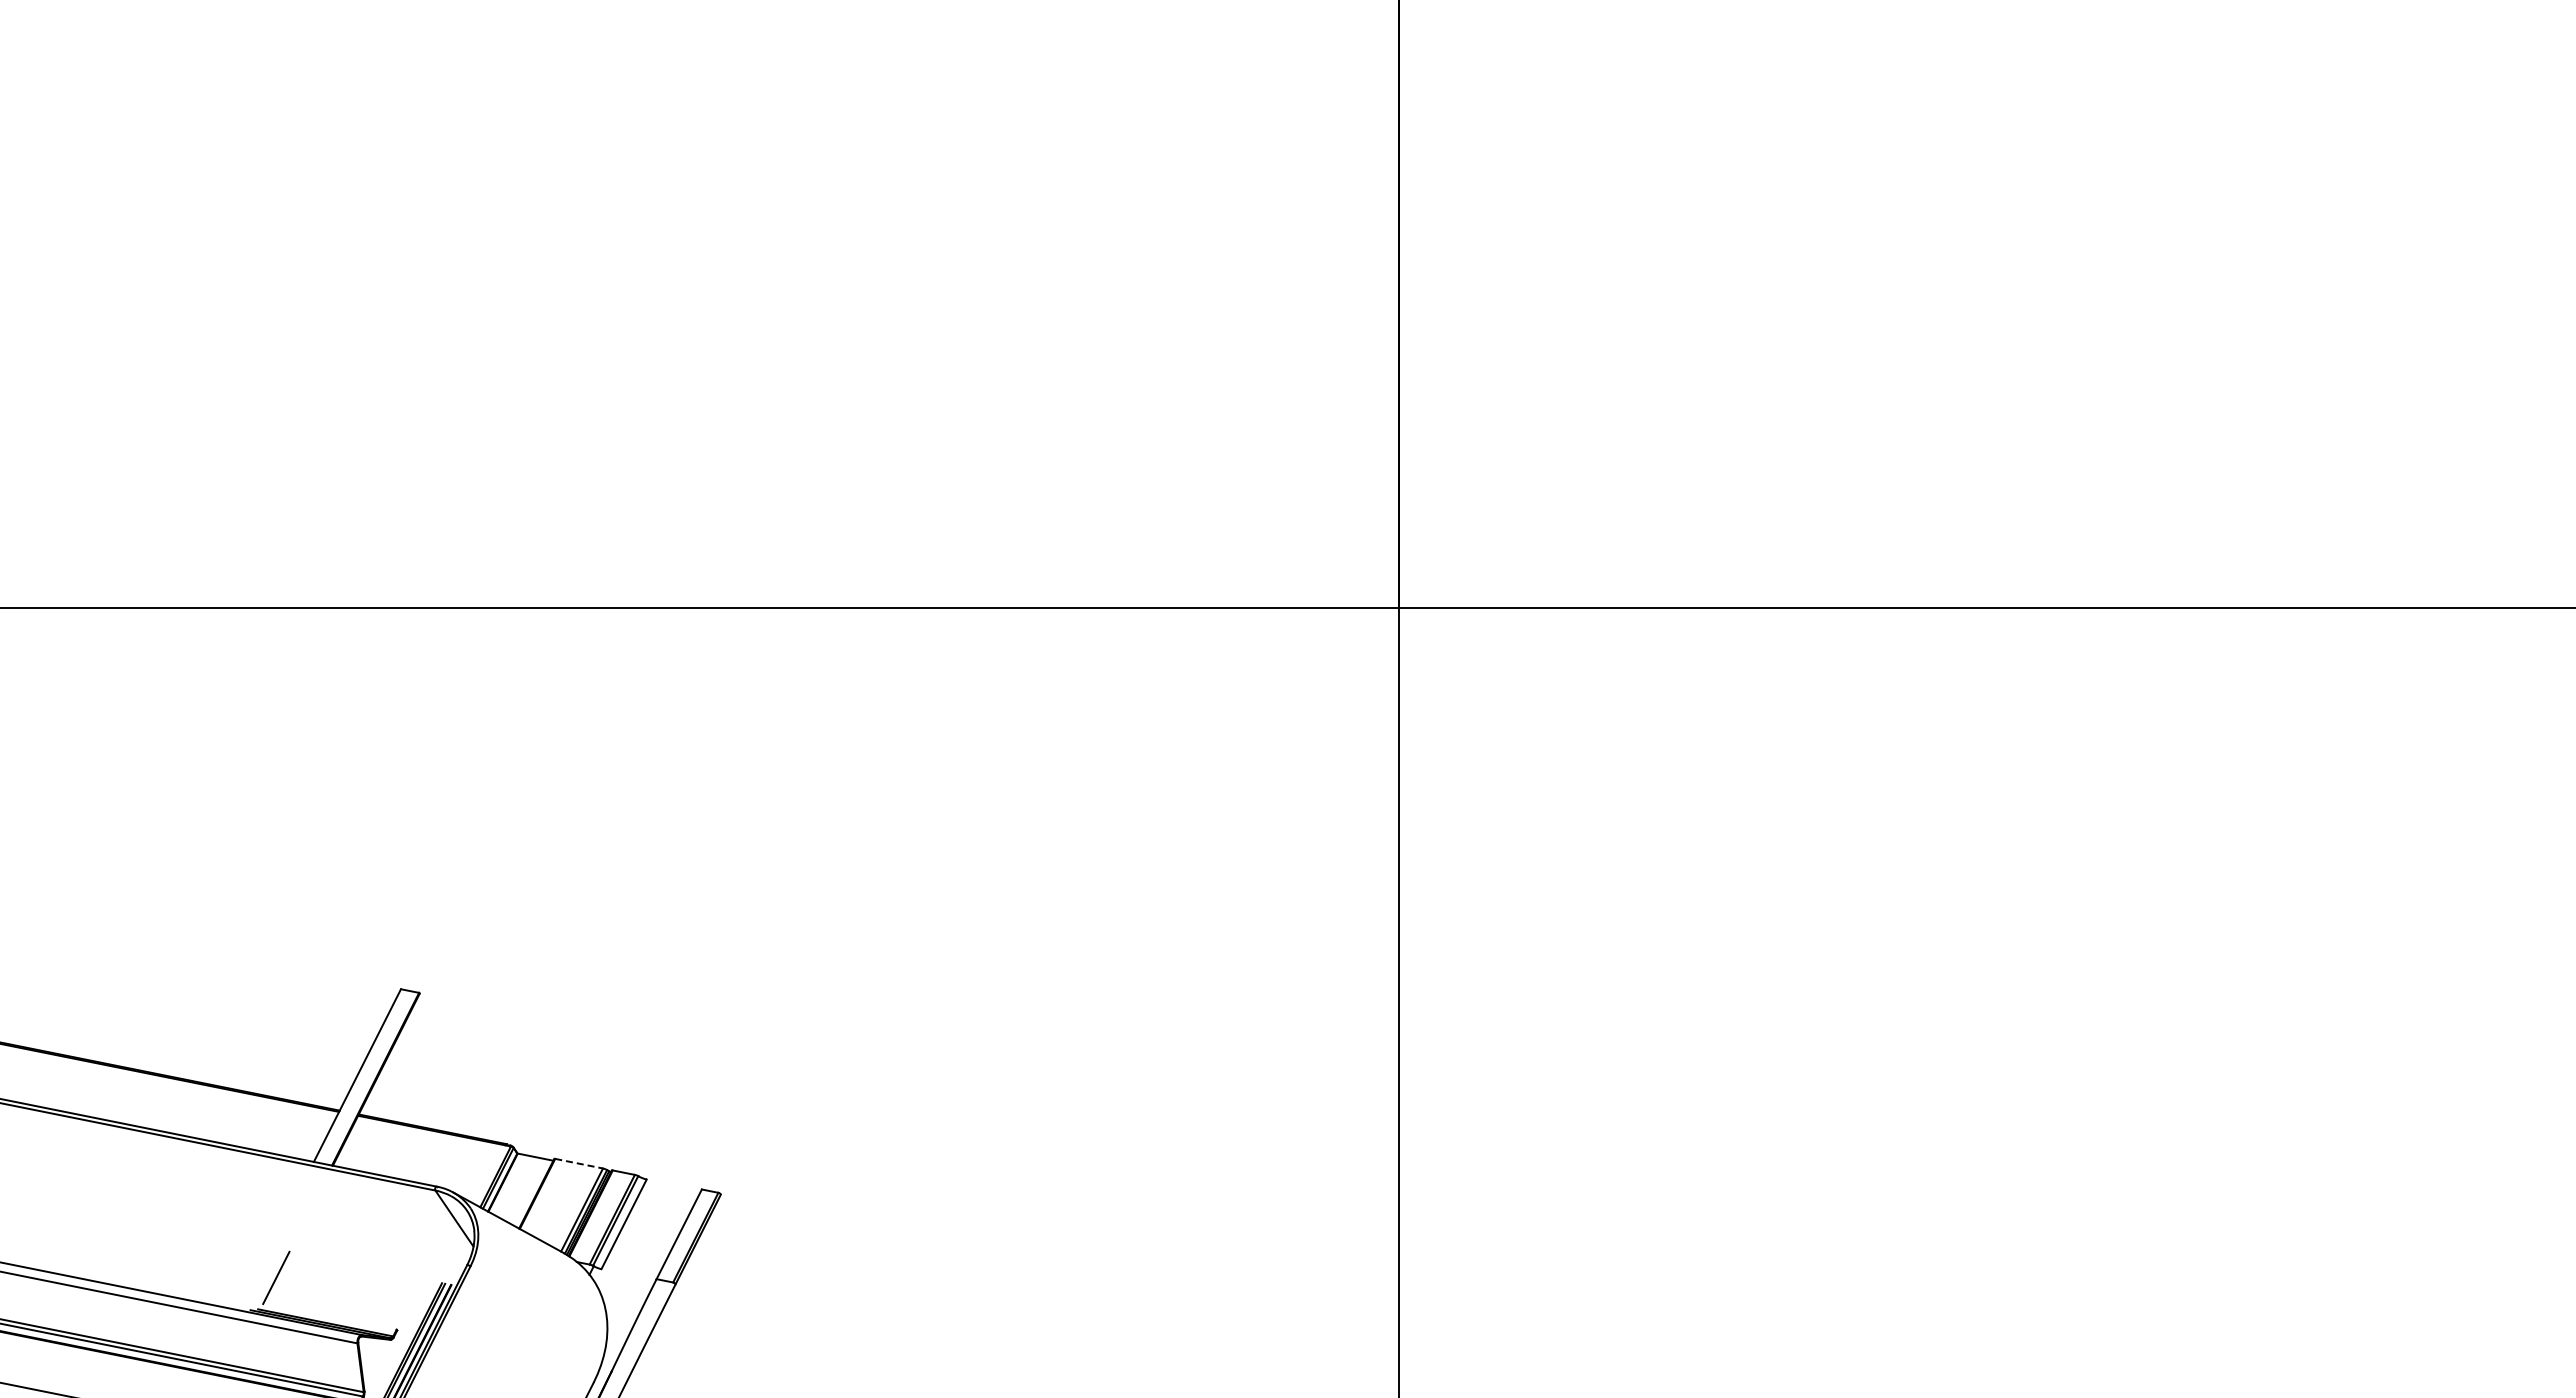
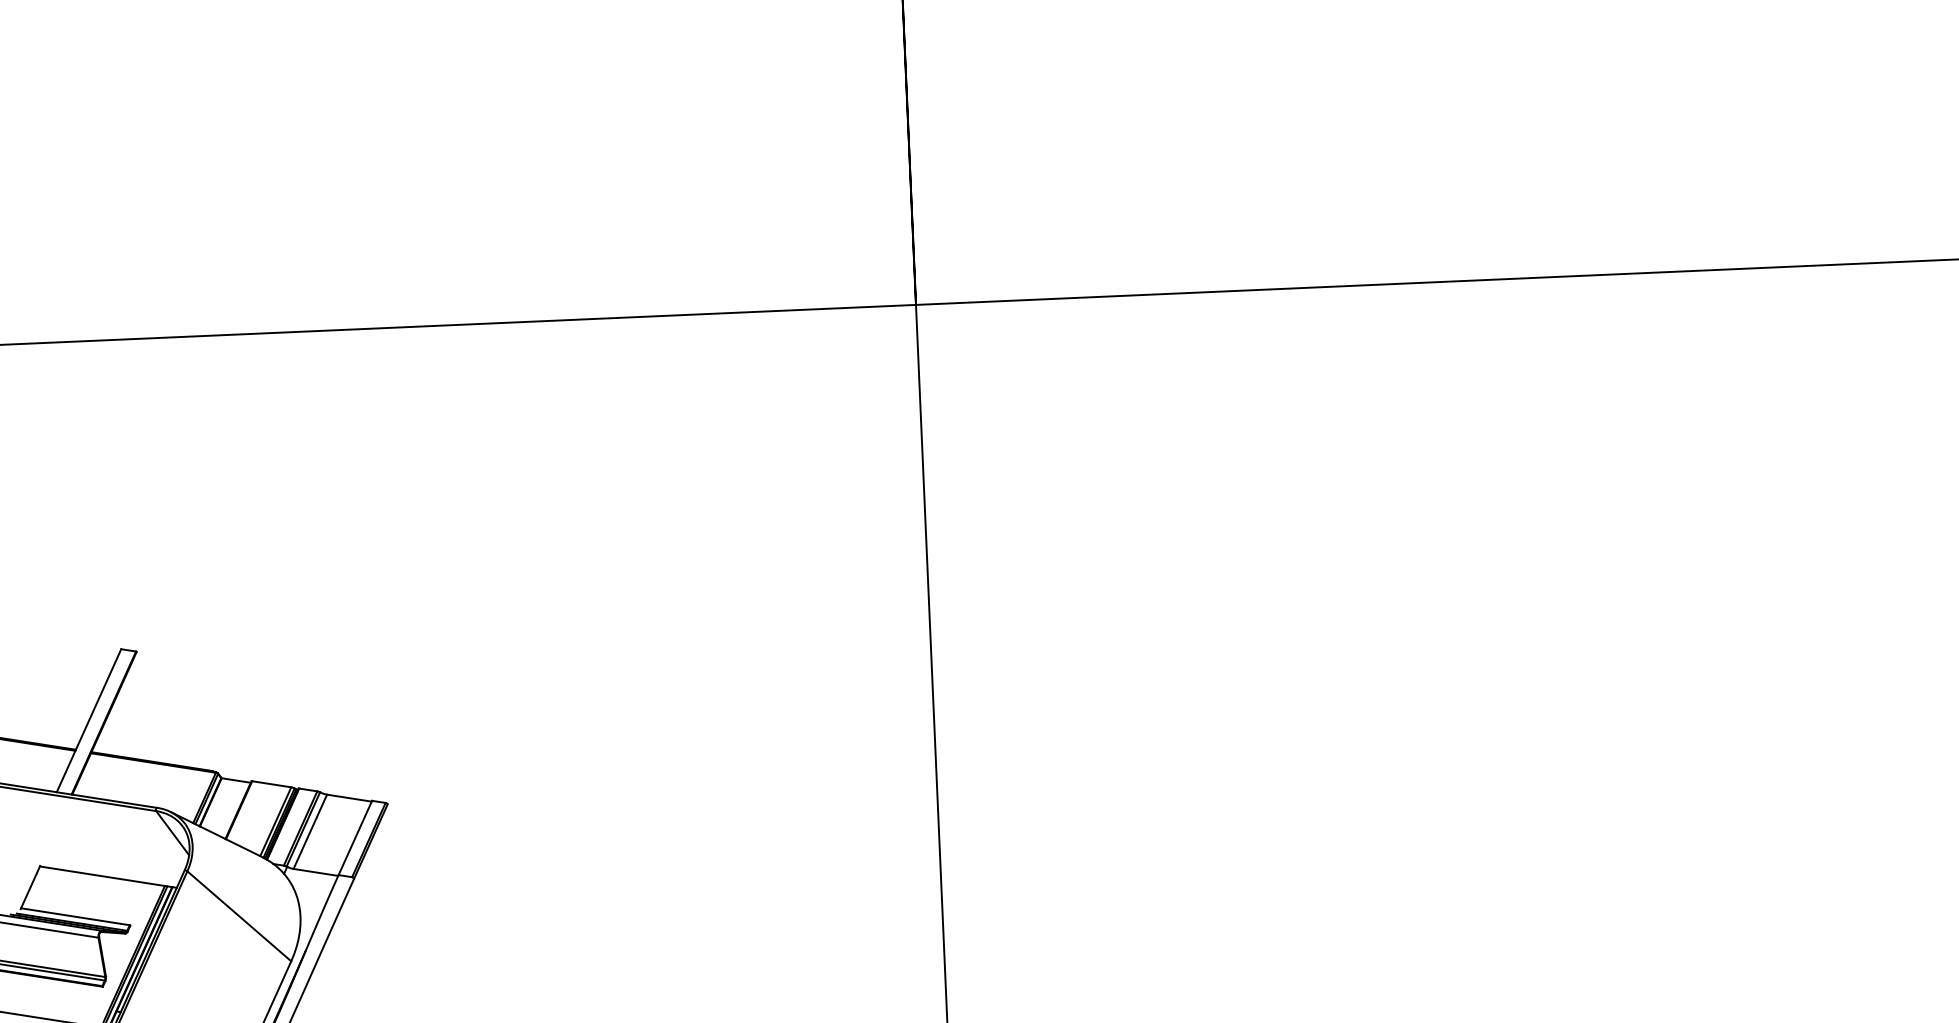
line: (579, 1163) -> (272, 784), dashed -> solid
line: (673, 1184) -> (348, 797), added
line: (372, 1269) -> (108, 877), added
line: (628, 1274) -> (315, 872), added
line: (329, 1315) -> (74, 916), added
line: (531, 1324) -> (238, 916), added

